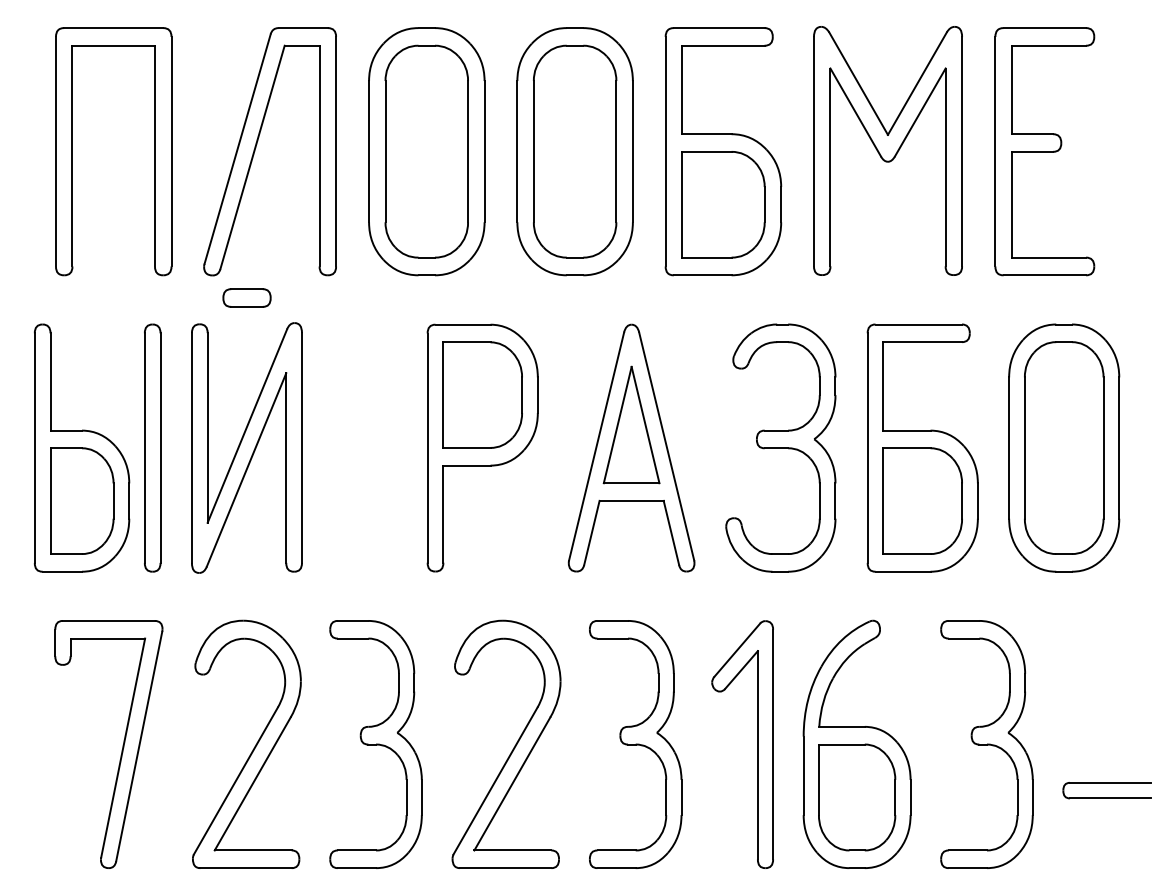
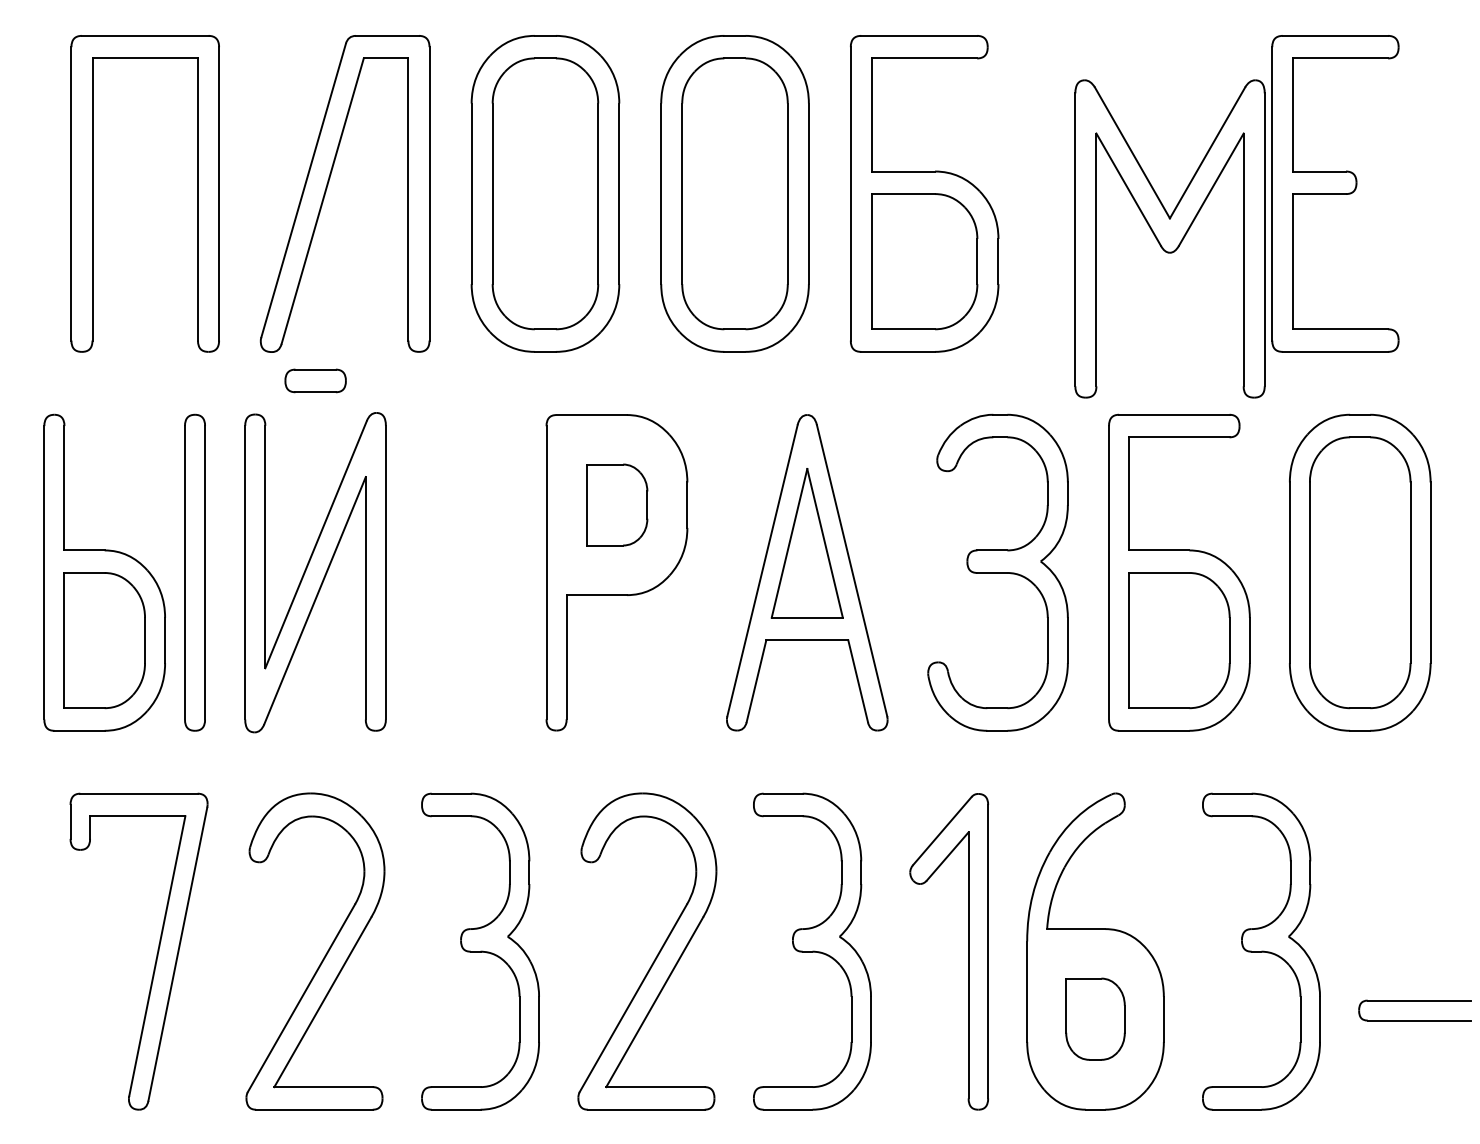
part: (887, 150) -> (1169, 238), moved
part: (483, 394) -> (617, 504), size x0.6
part: (857, 796) -> (1095, 1018), size x0.6

